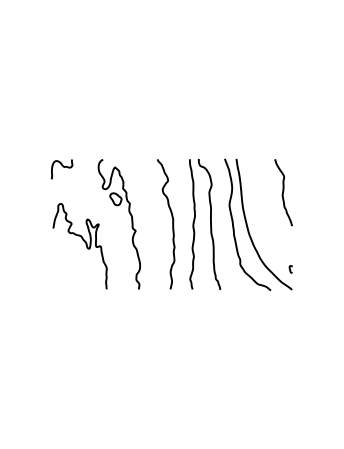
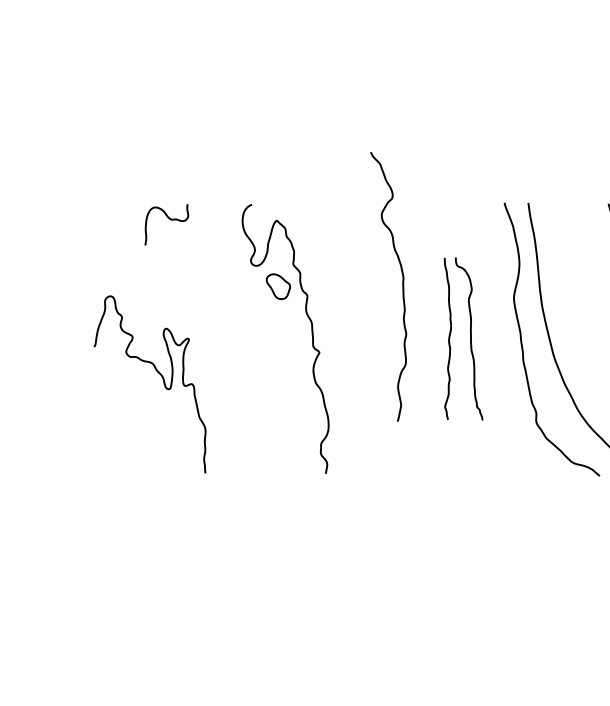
curve: (172, 224) -> (401, 287), moved
part: (205, 224) -> (464, 338), size x0.6
curve: (85, 244) -> (161, 380), moved

